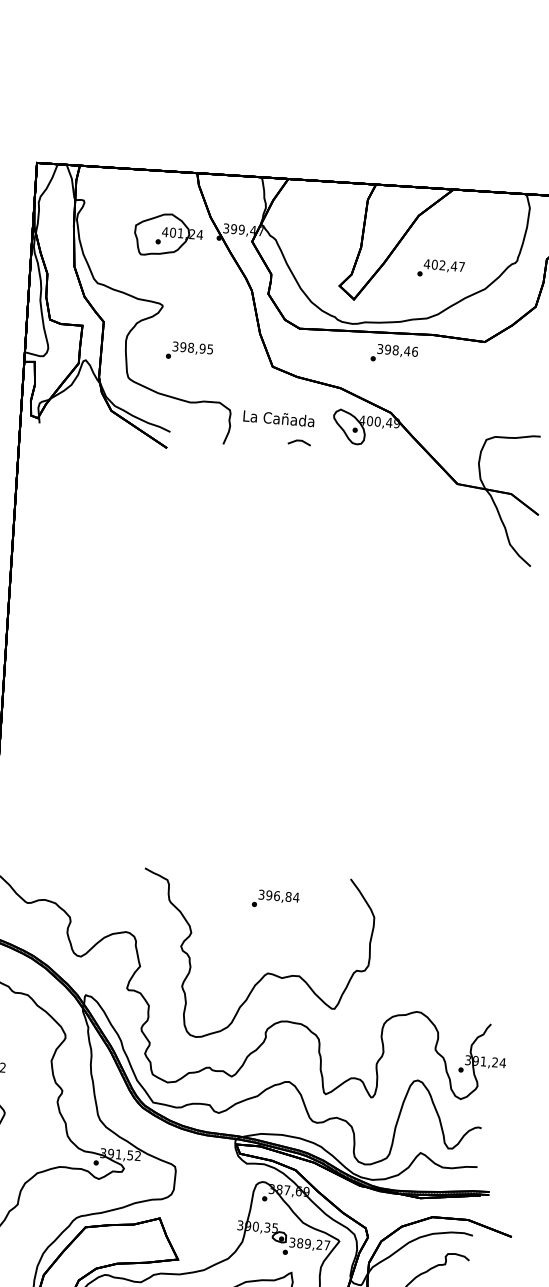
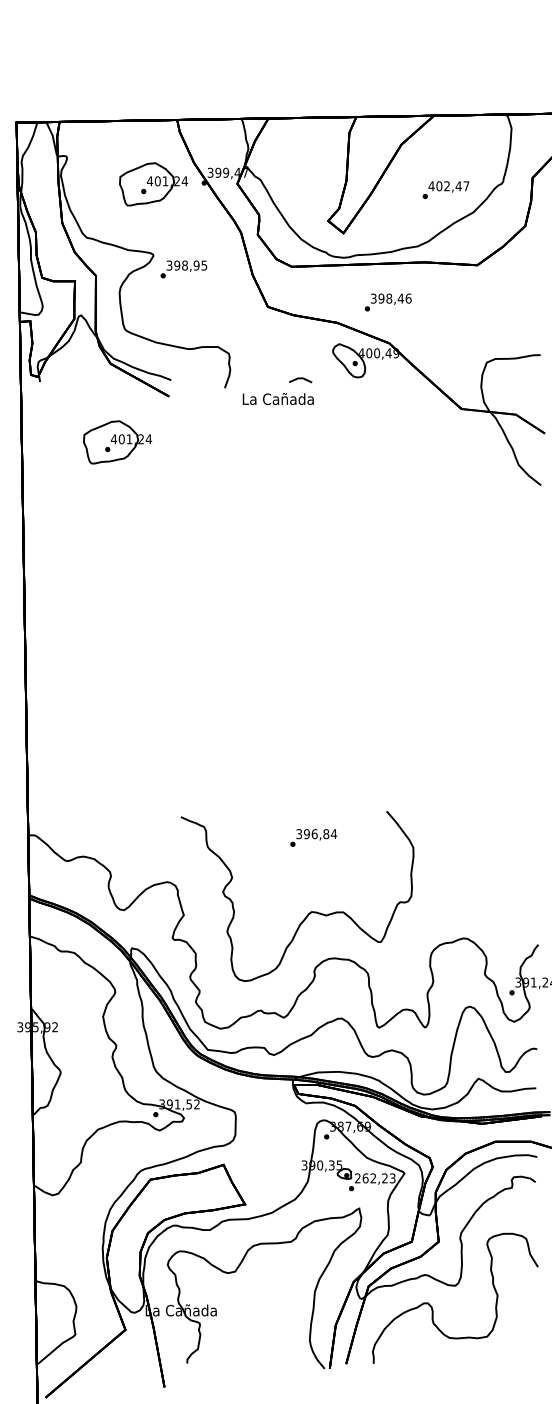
text: (440, 269) -> (445, 190), moved
text: (189, 351) -> (183, 269), moved
text: (393, 354) -> (387, 302), moved
text: (278, 417) -> (277, 398), moved
part: (111, 489) -> (117, 442), added
text: (310, 1244) -> (375, 1178), 389,27 -> 262,23

